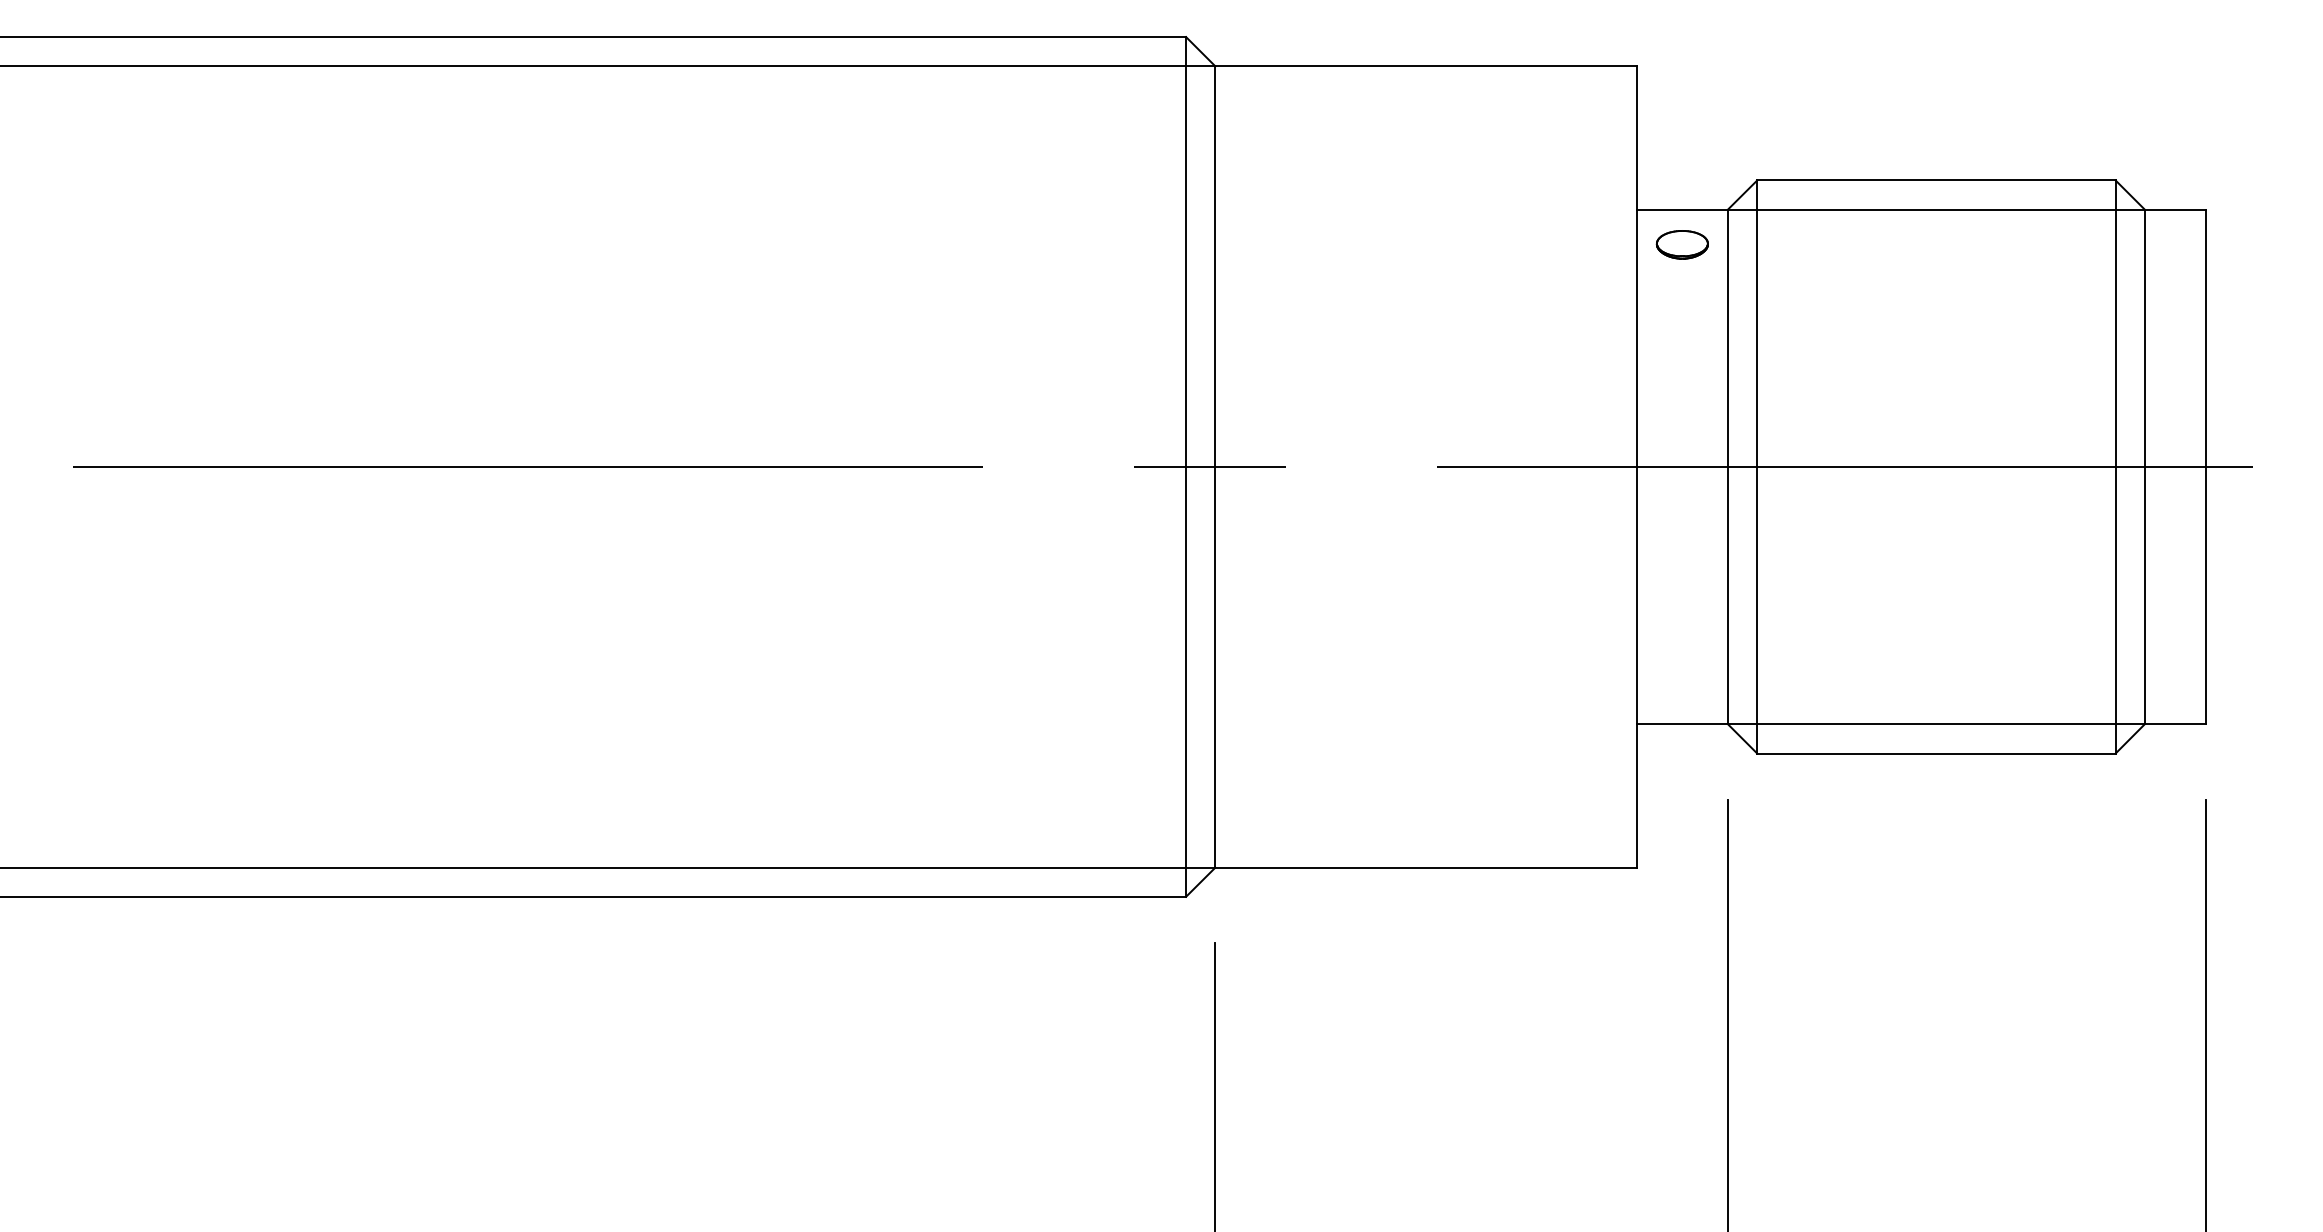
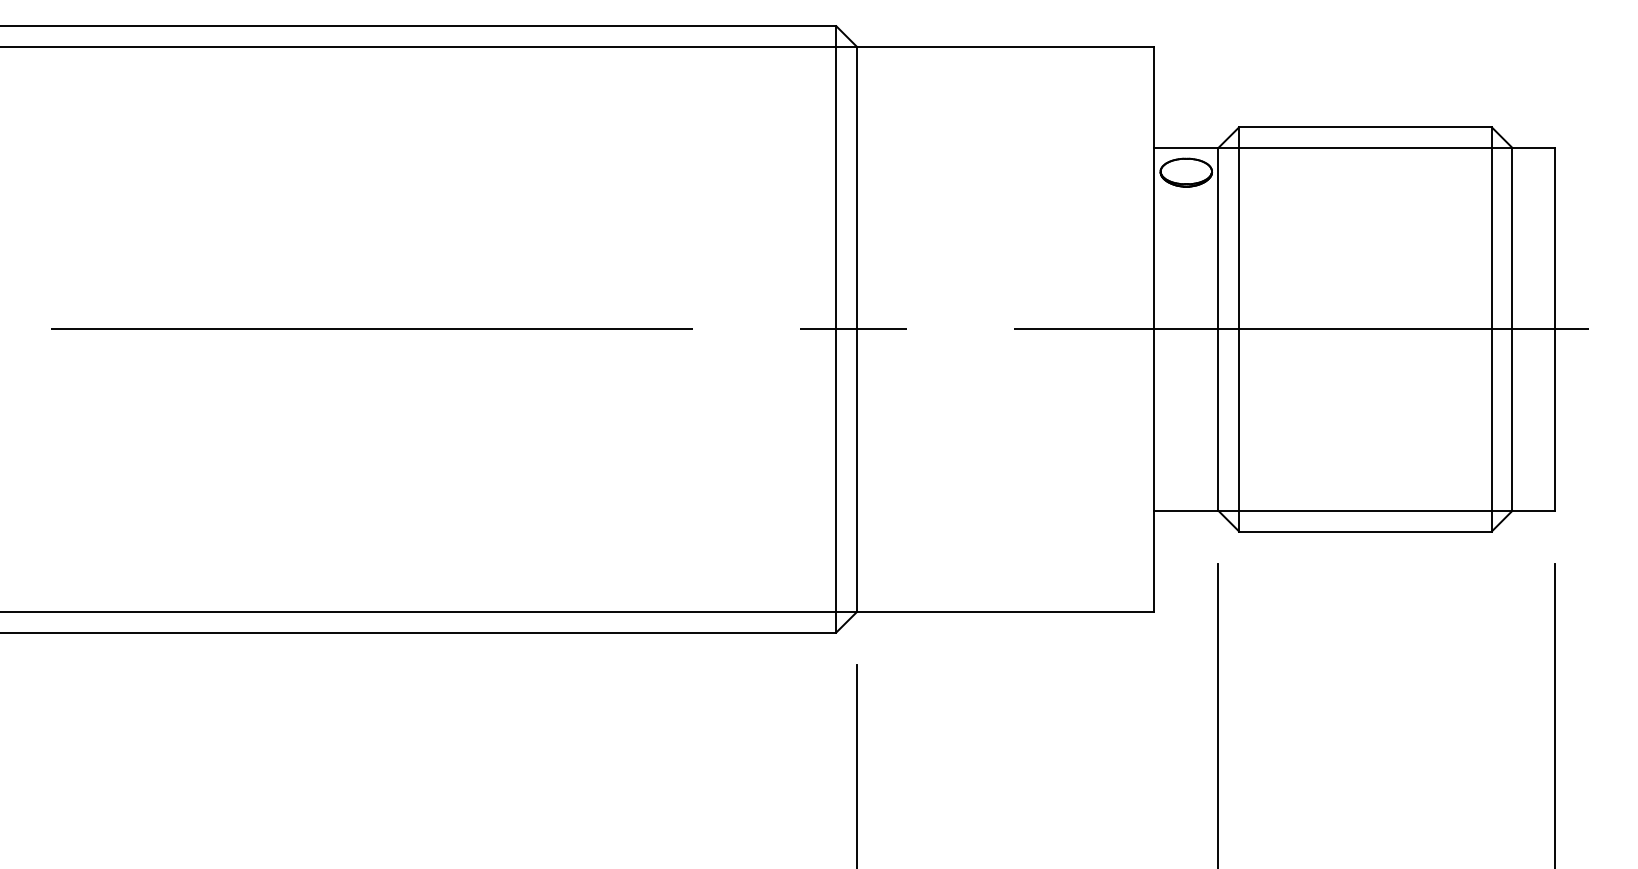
part: (1682, 244) -> (1186, 172), size x1.43

